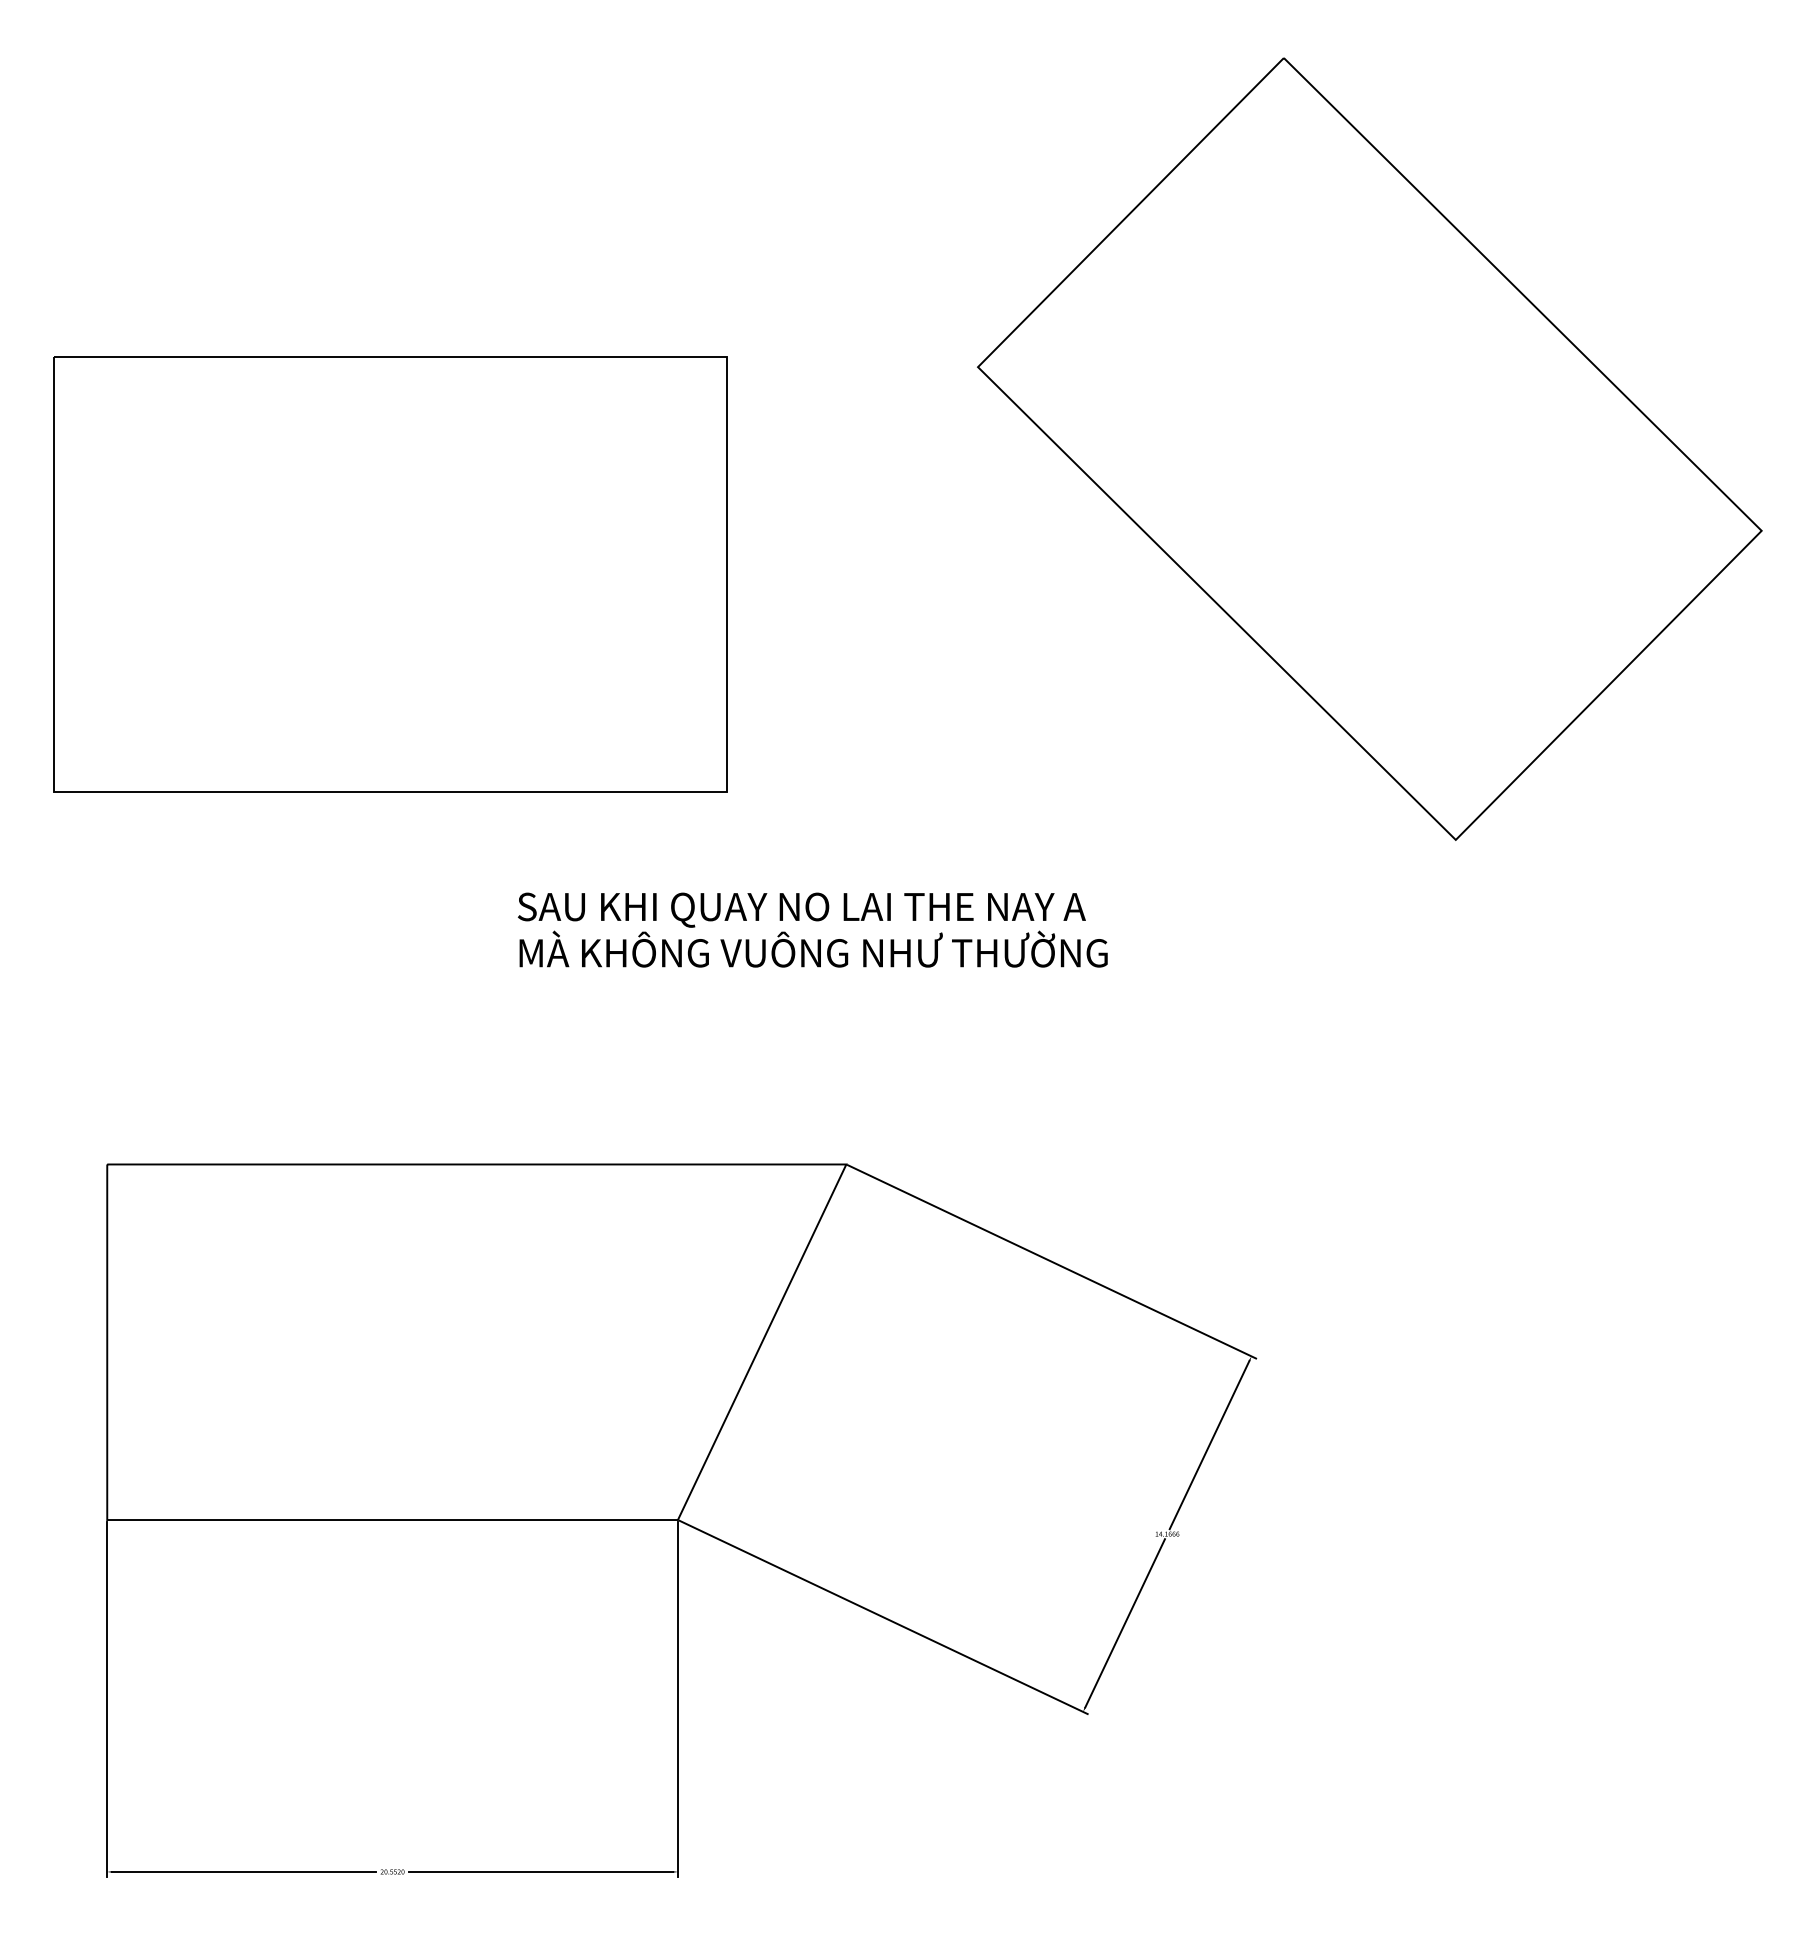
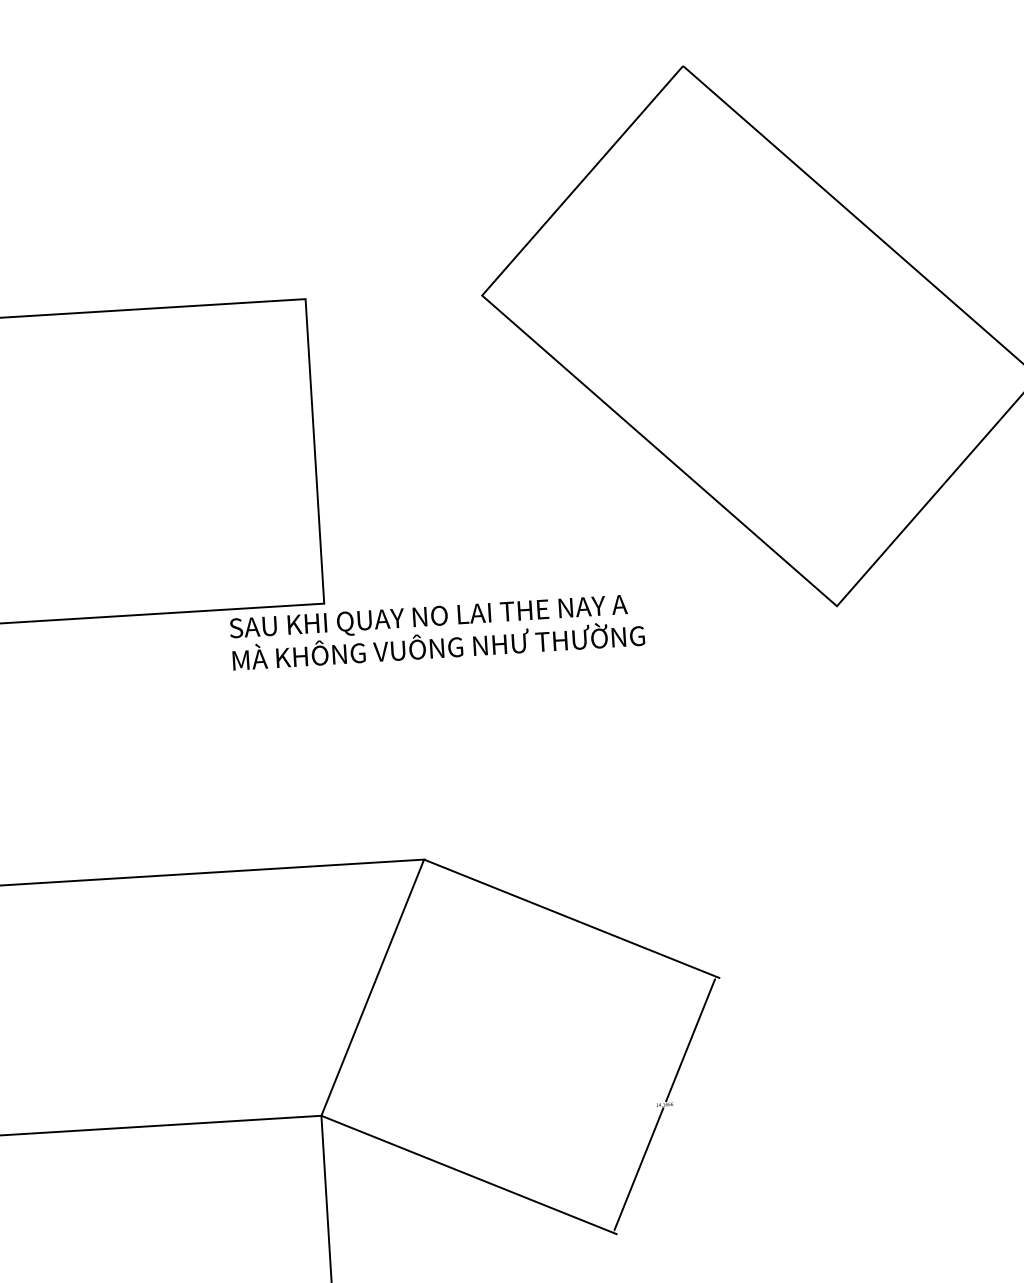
text: (812, 929) -> (436, 631), moved

